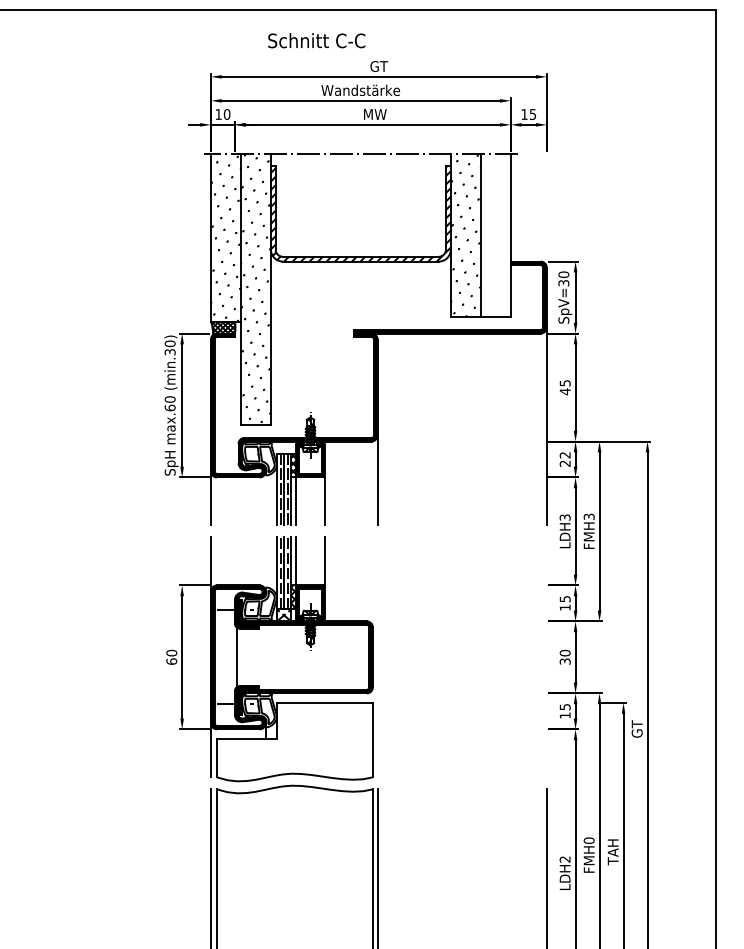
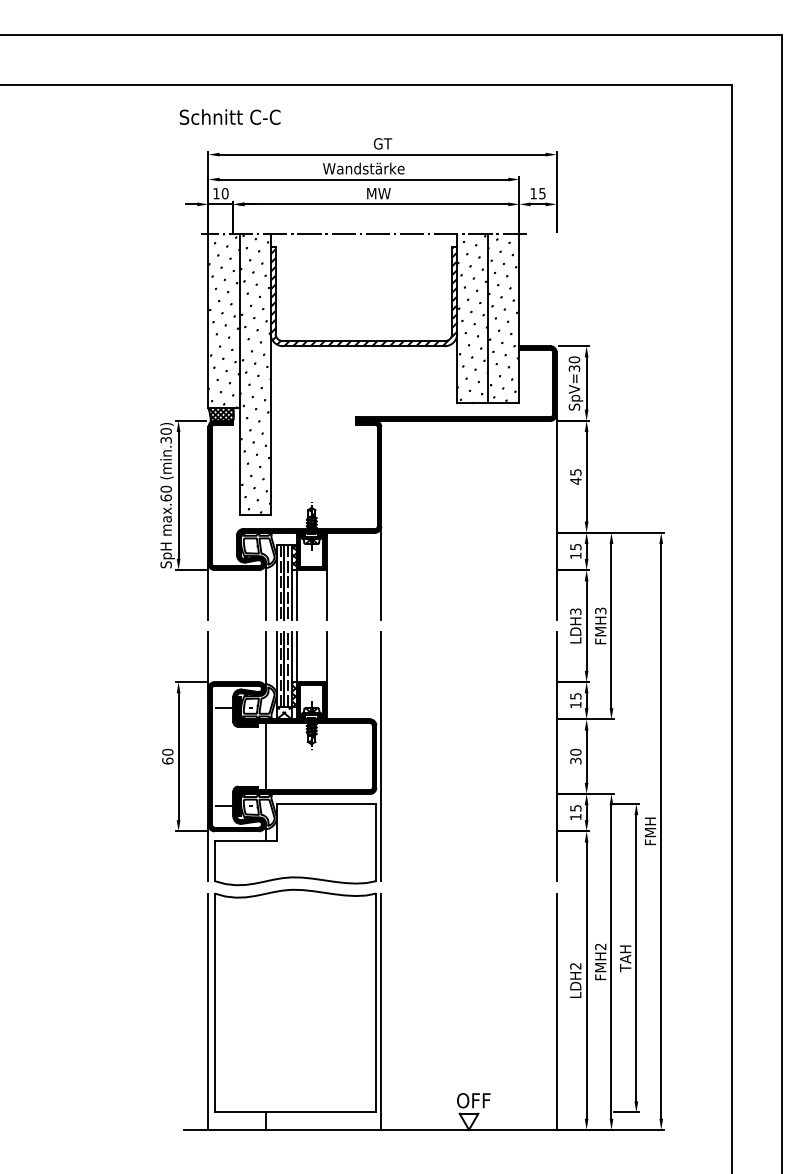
text: (316, 40) -> (229, 116), moved
hatch: (495, 234) -> (503, 318), added
text: (564, 459) -> (575, 551), 22 -> 15
line: (265, 498) -> (265, 591), added
line: (265, 564) -> (265, 660), added
line: (237, 657) -> (265, 756), moved
line: (377, 657) -> (381, 756), added
line: (546, 657) -> (556, 756), added
text: (637, 729) -> (650, 831), GT -> FMH
text: (588, 840) -> (600, 946), FMH0 -> FMH2

